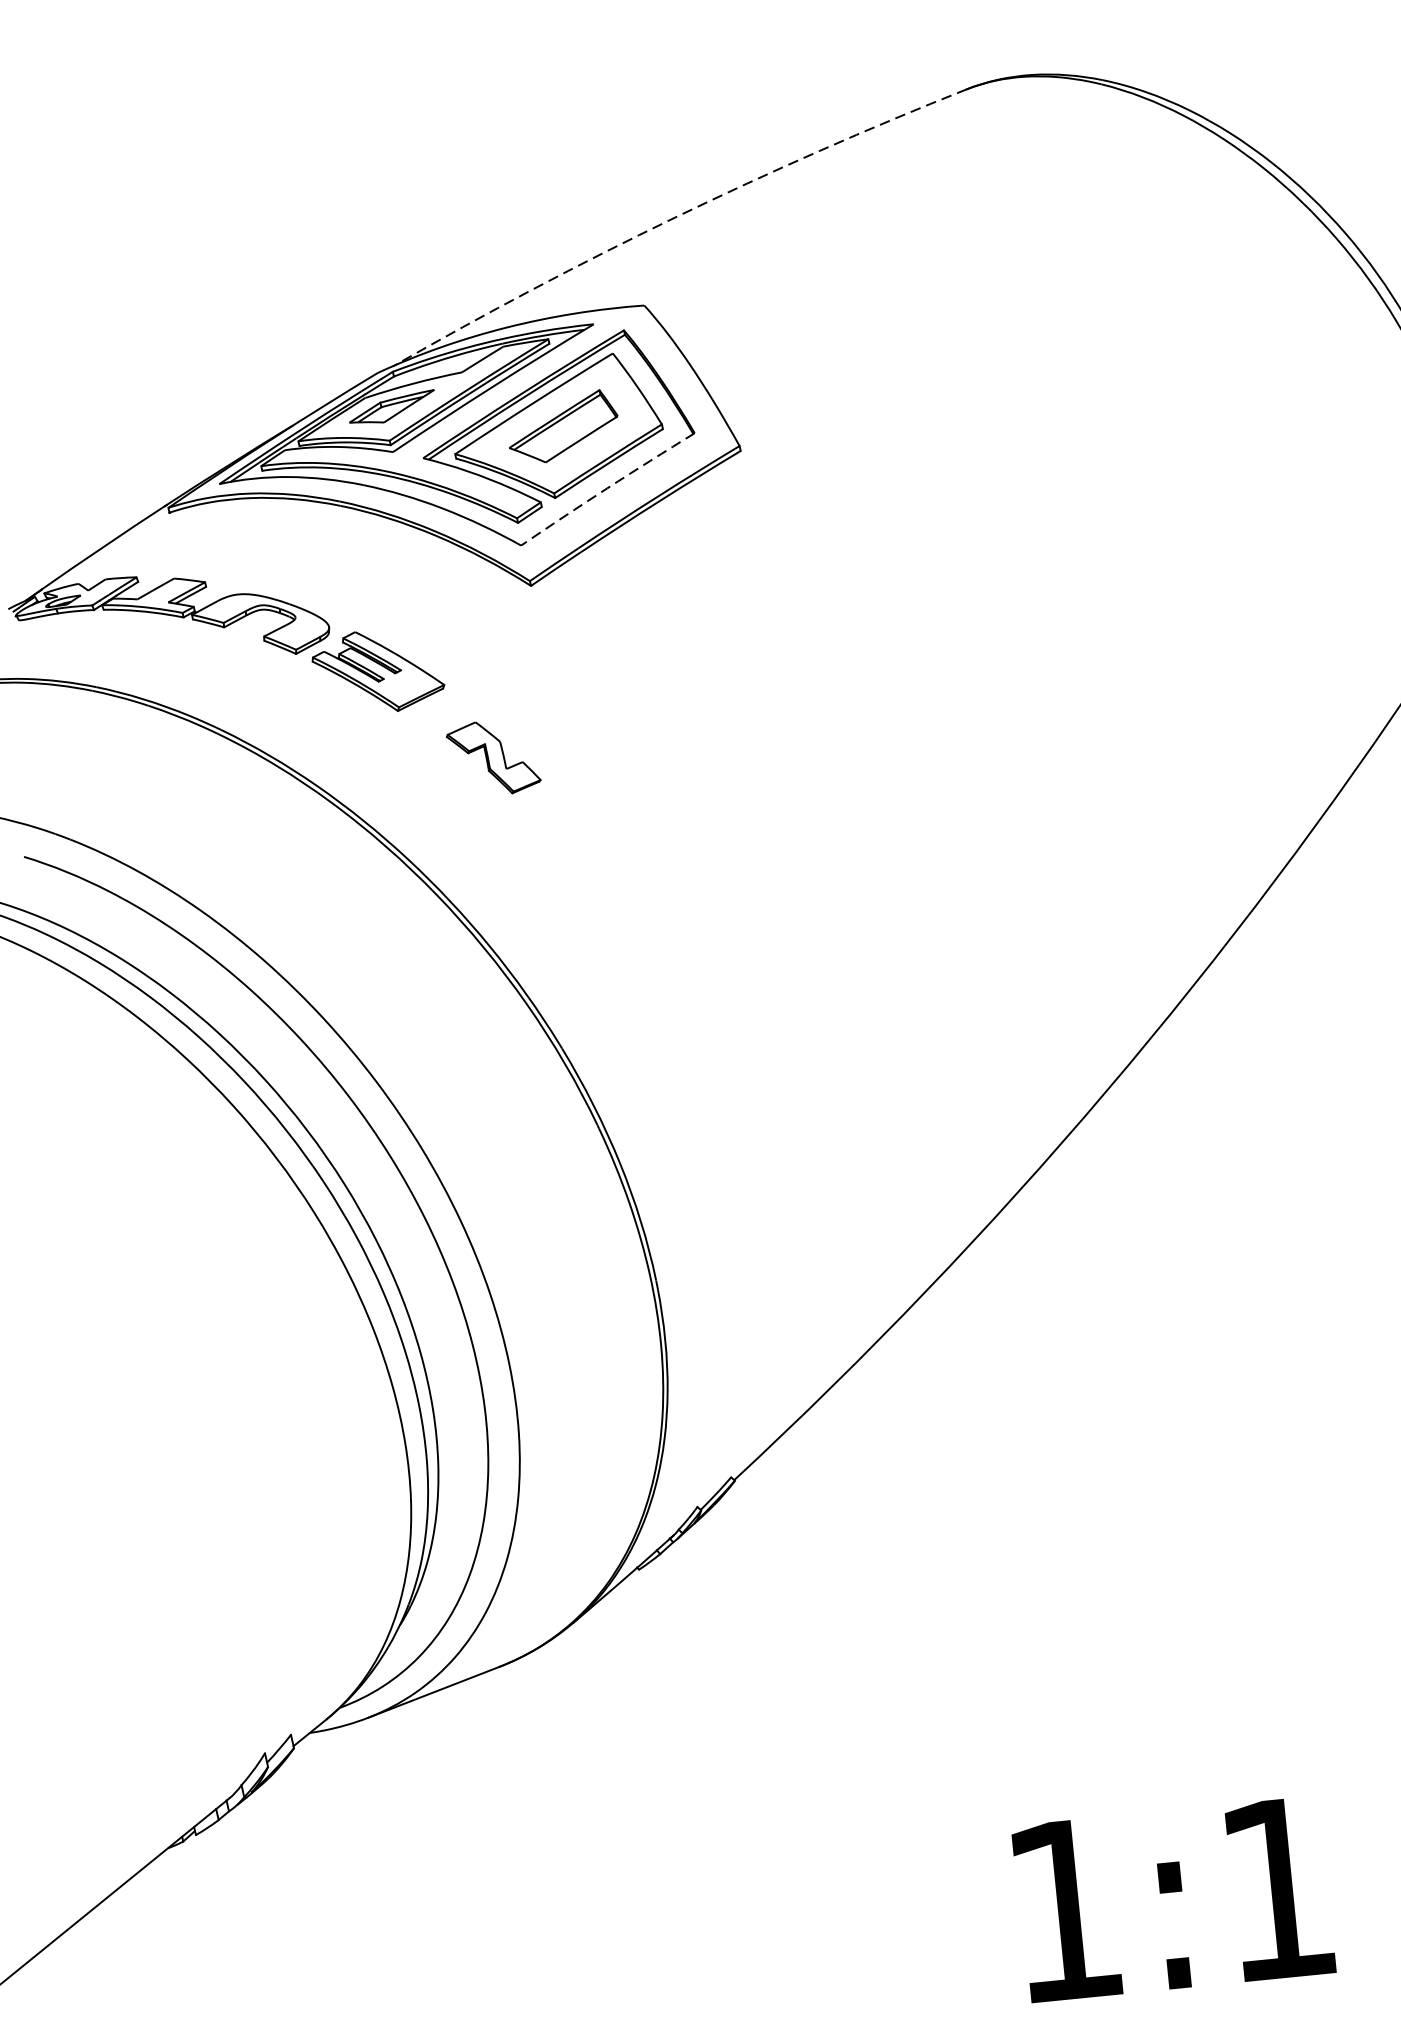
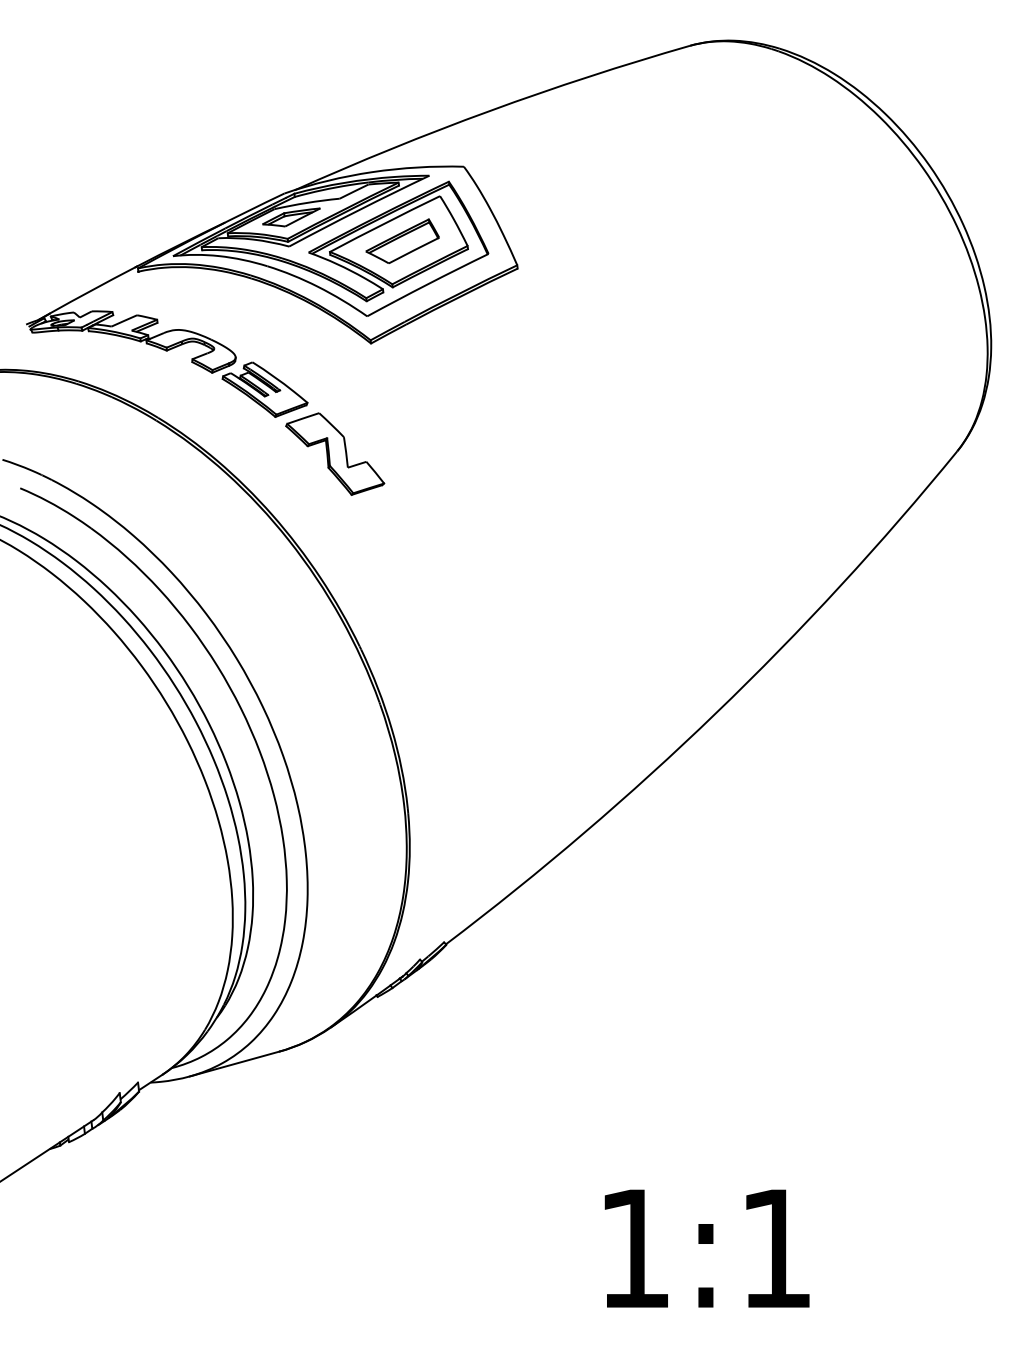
arc: (674, 216) -> (489, 110), dashed -> solid
arc: (607, 488) -> (427, 284), dashed -> solid
part: (493, 757) -> (335, 453), size x1.67

